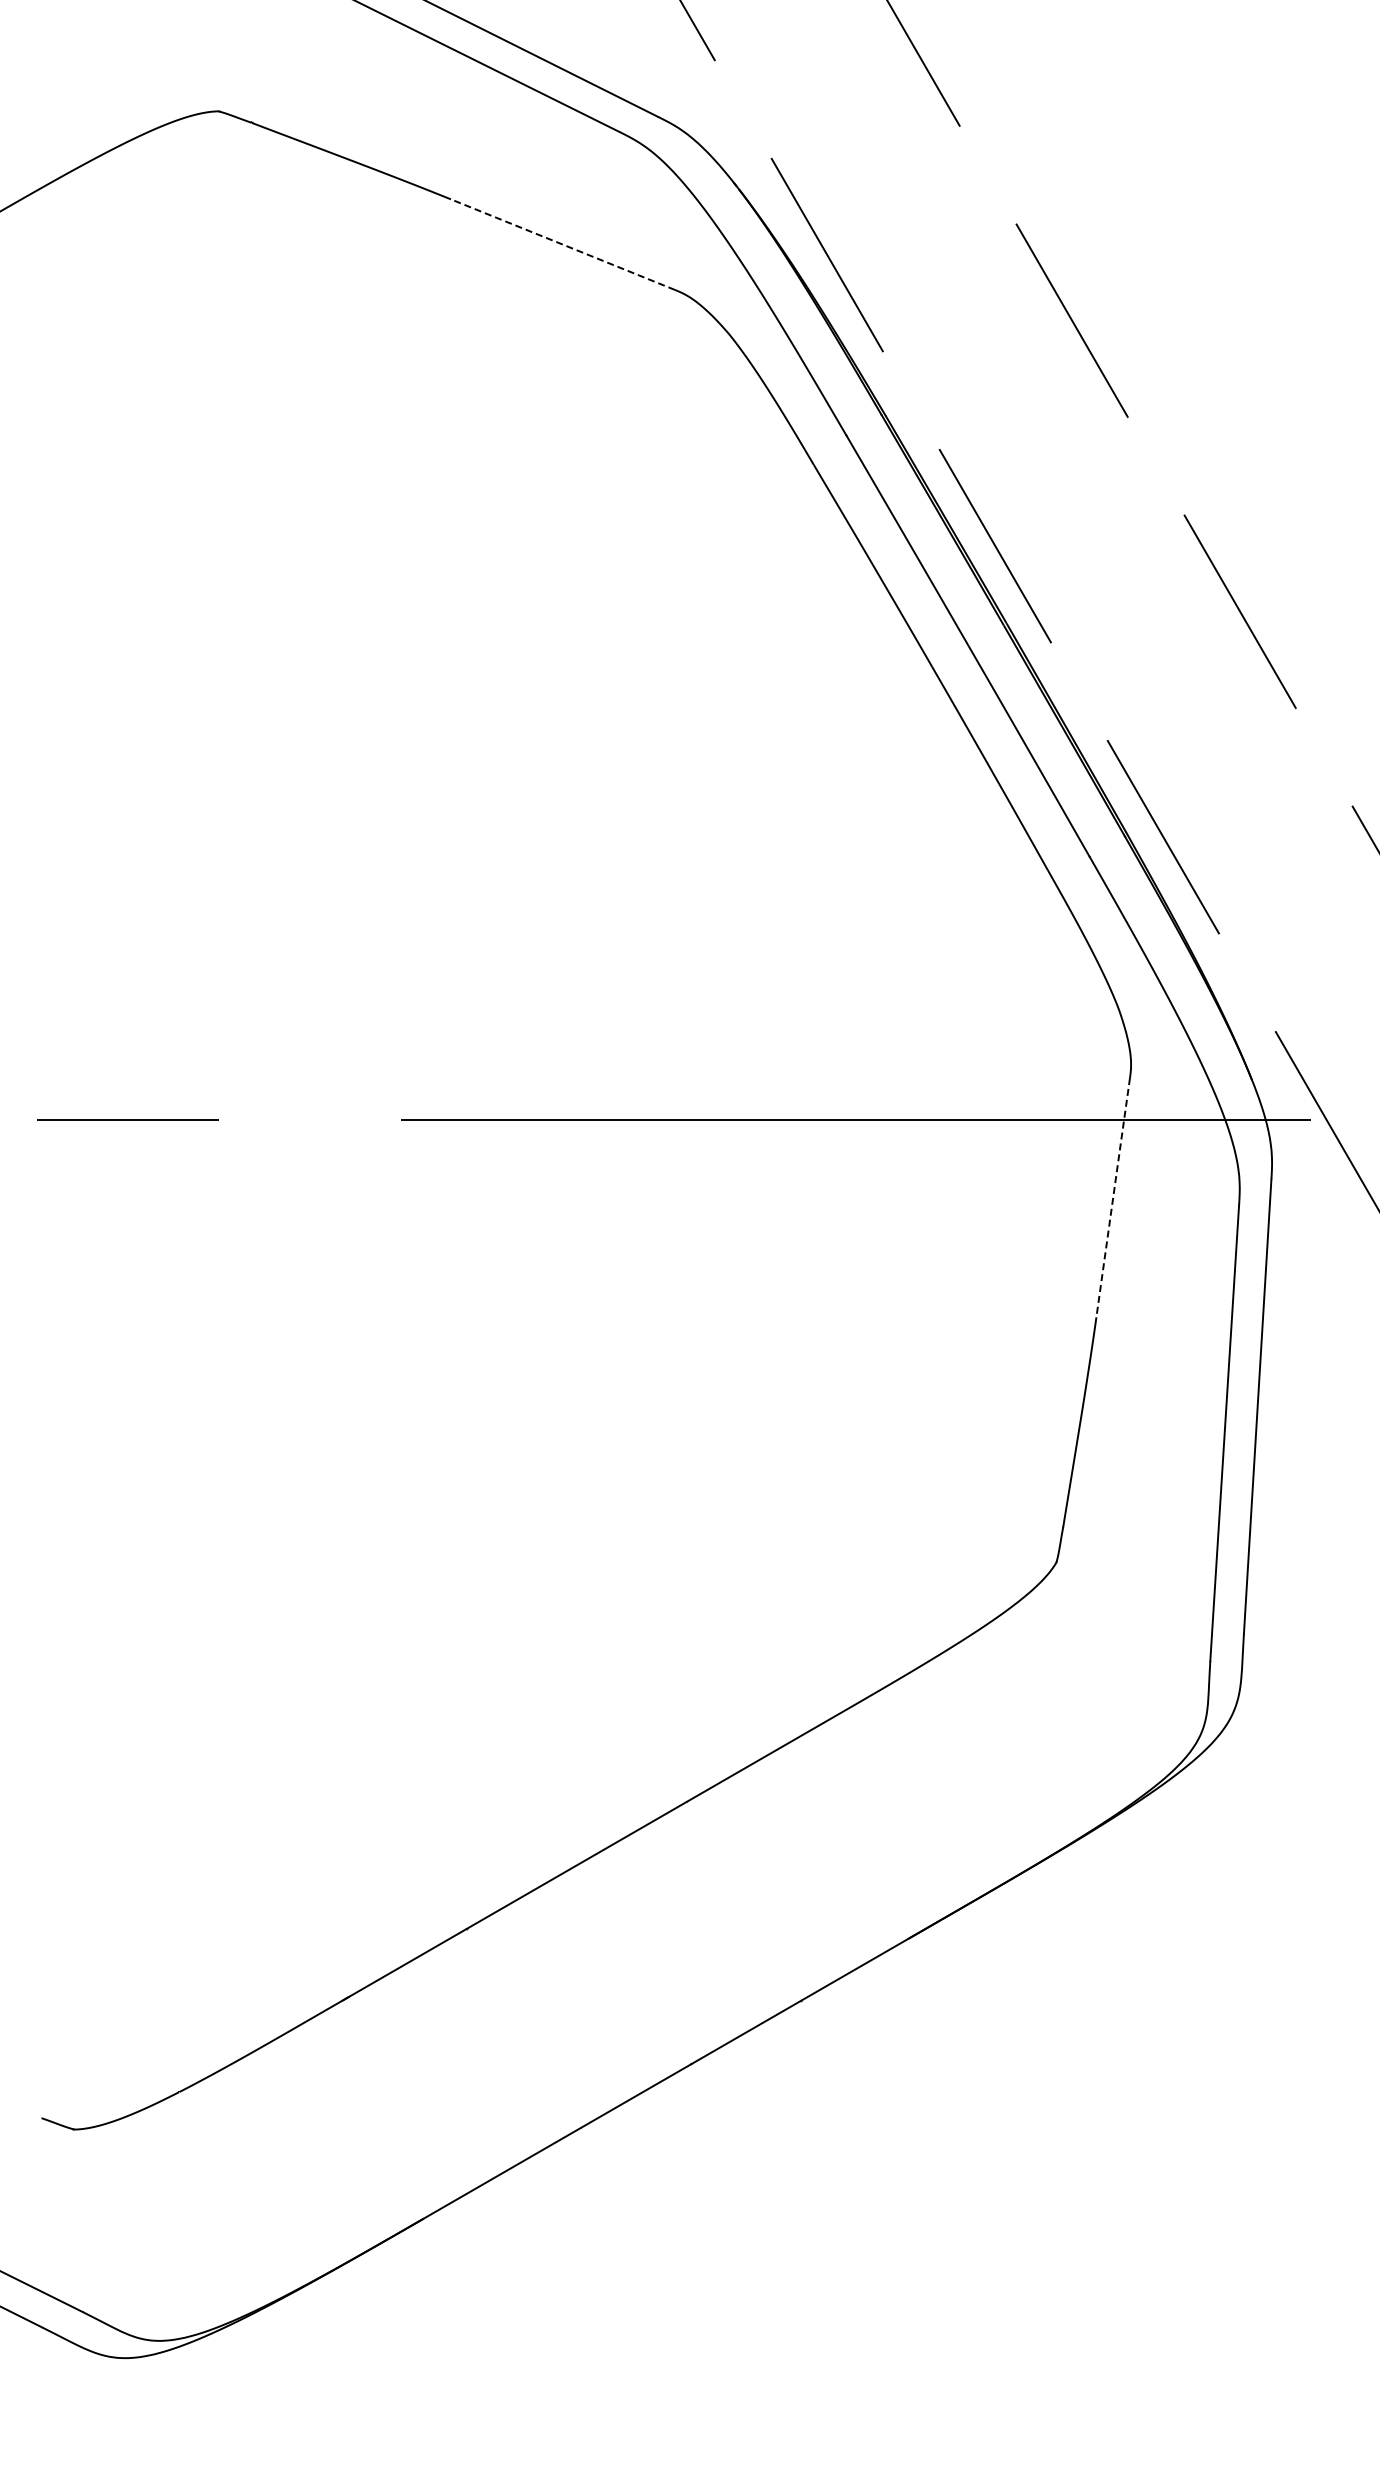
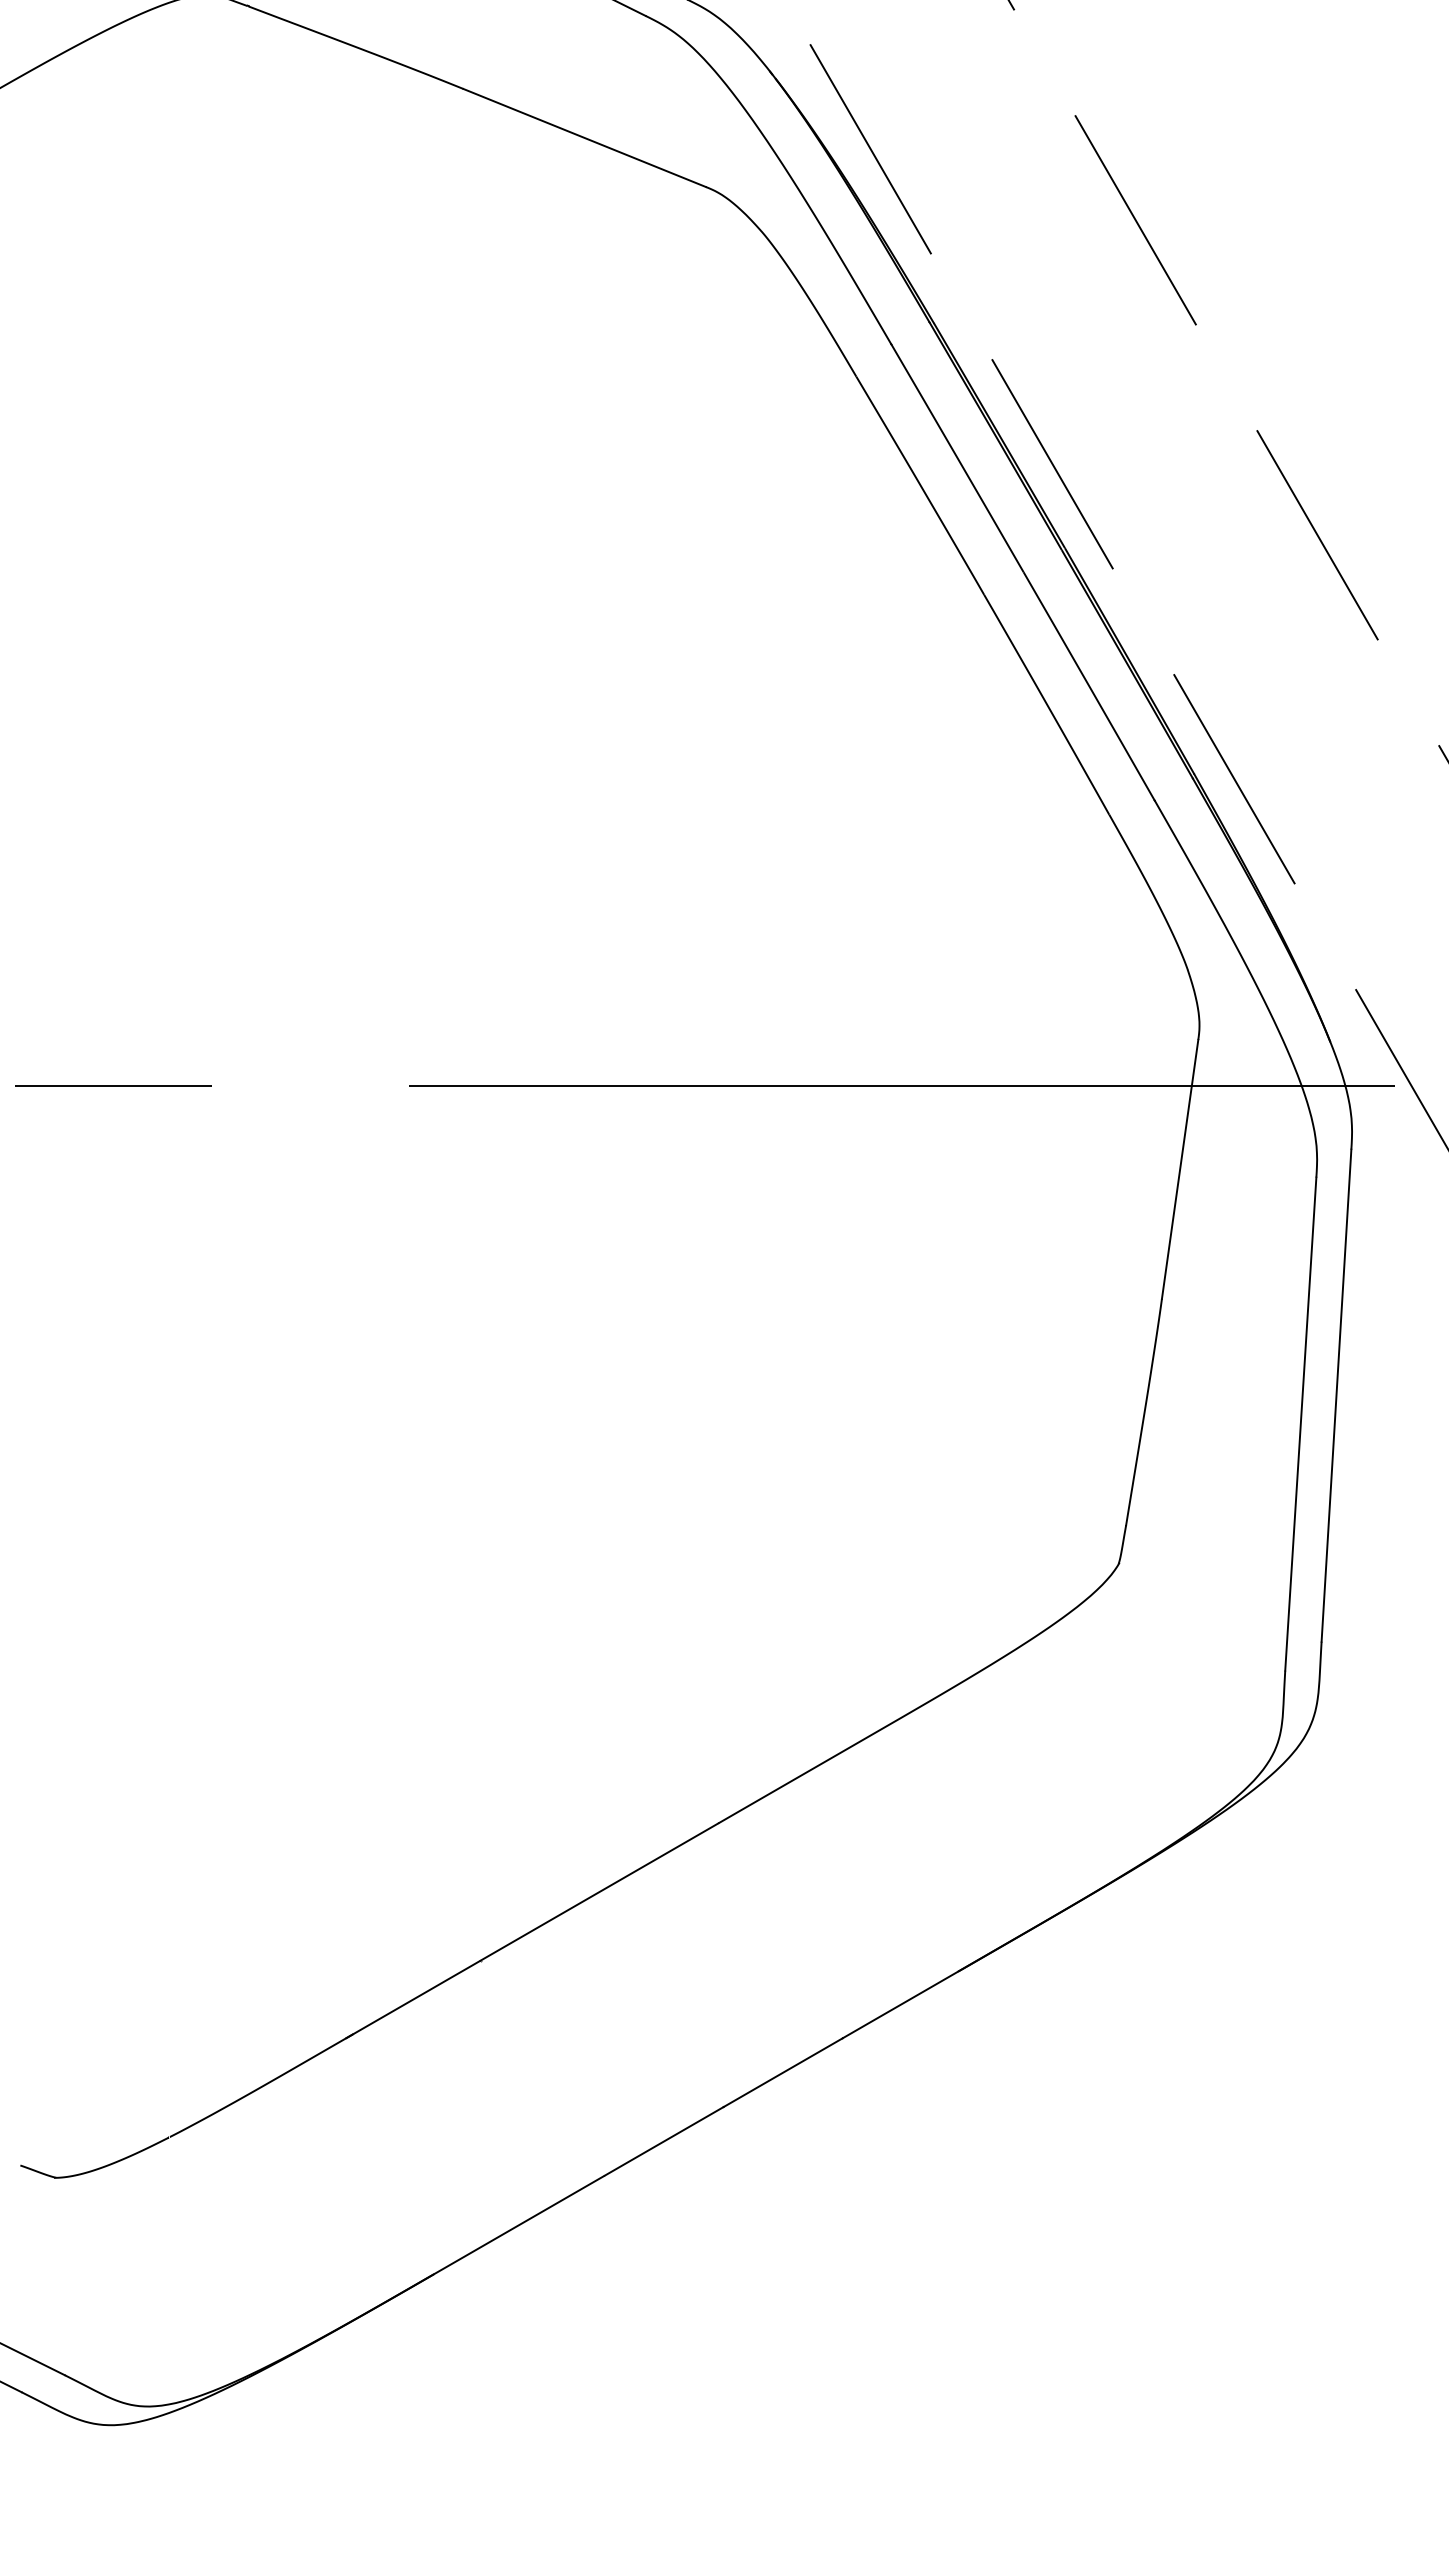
line: (562, 244) -> (584, 137), dashed -> solid
line: (1113, 1197) -> (1180, 1169), dashed -> solid

